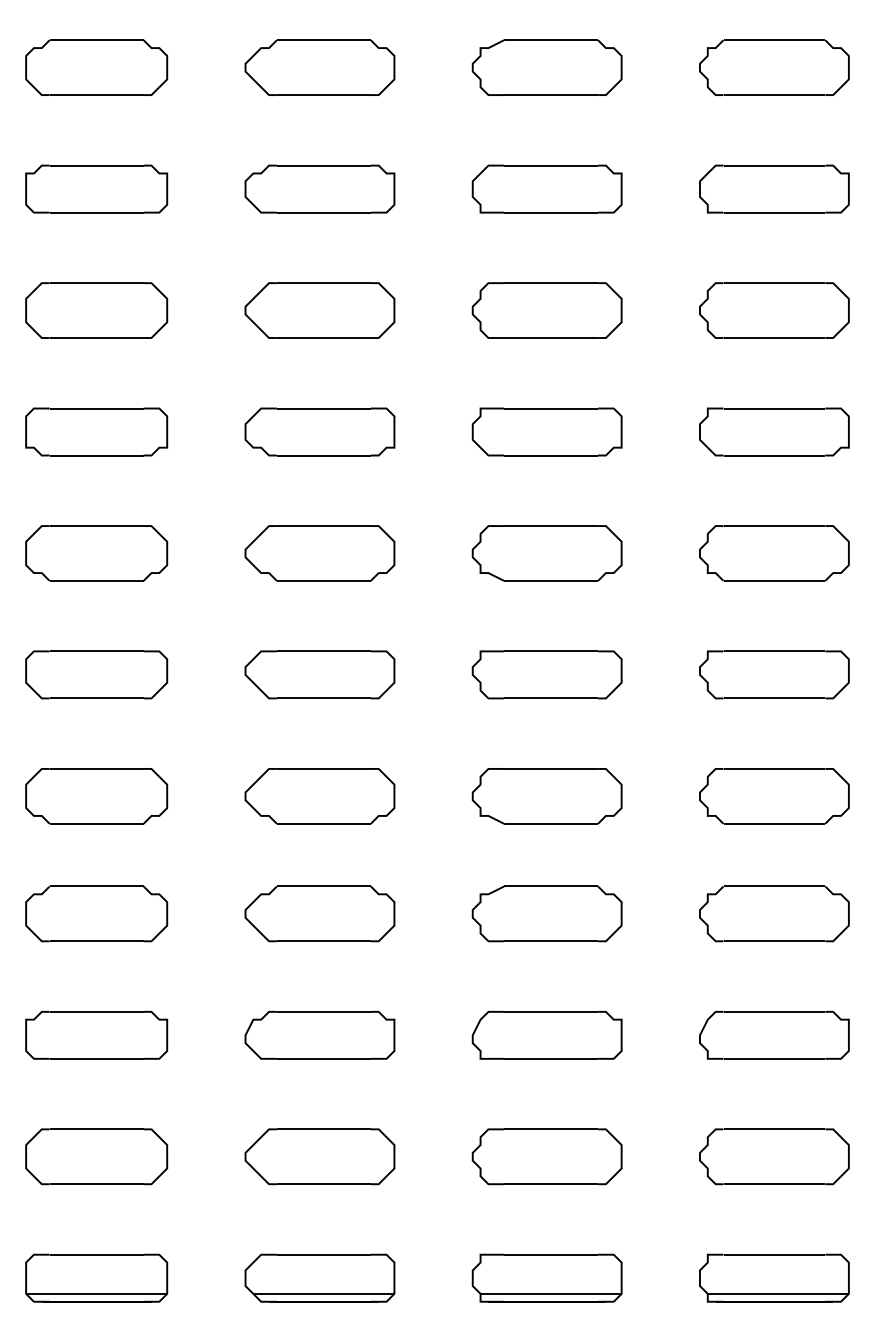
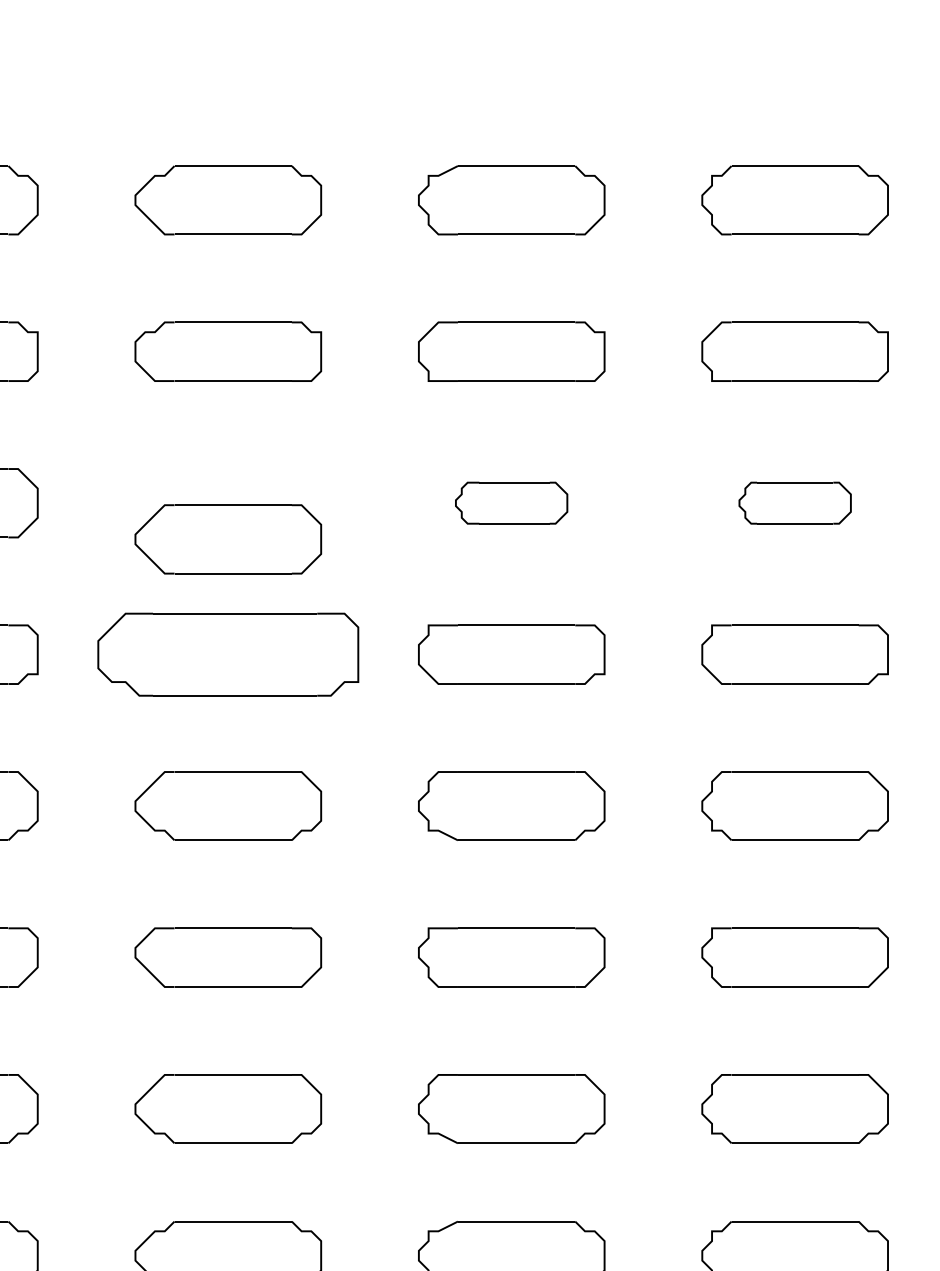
part: (319, 310) -> (227, 539), moved
part: (546, 310) -> (510, 503), size x0.6
part: (774, 310) -> (795, 503), size x0.6
part: (319, 431) -> (227, 654), size x1.4

